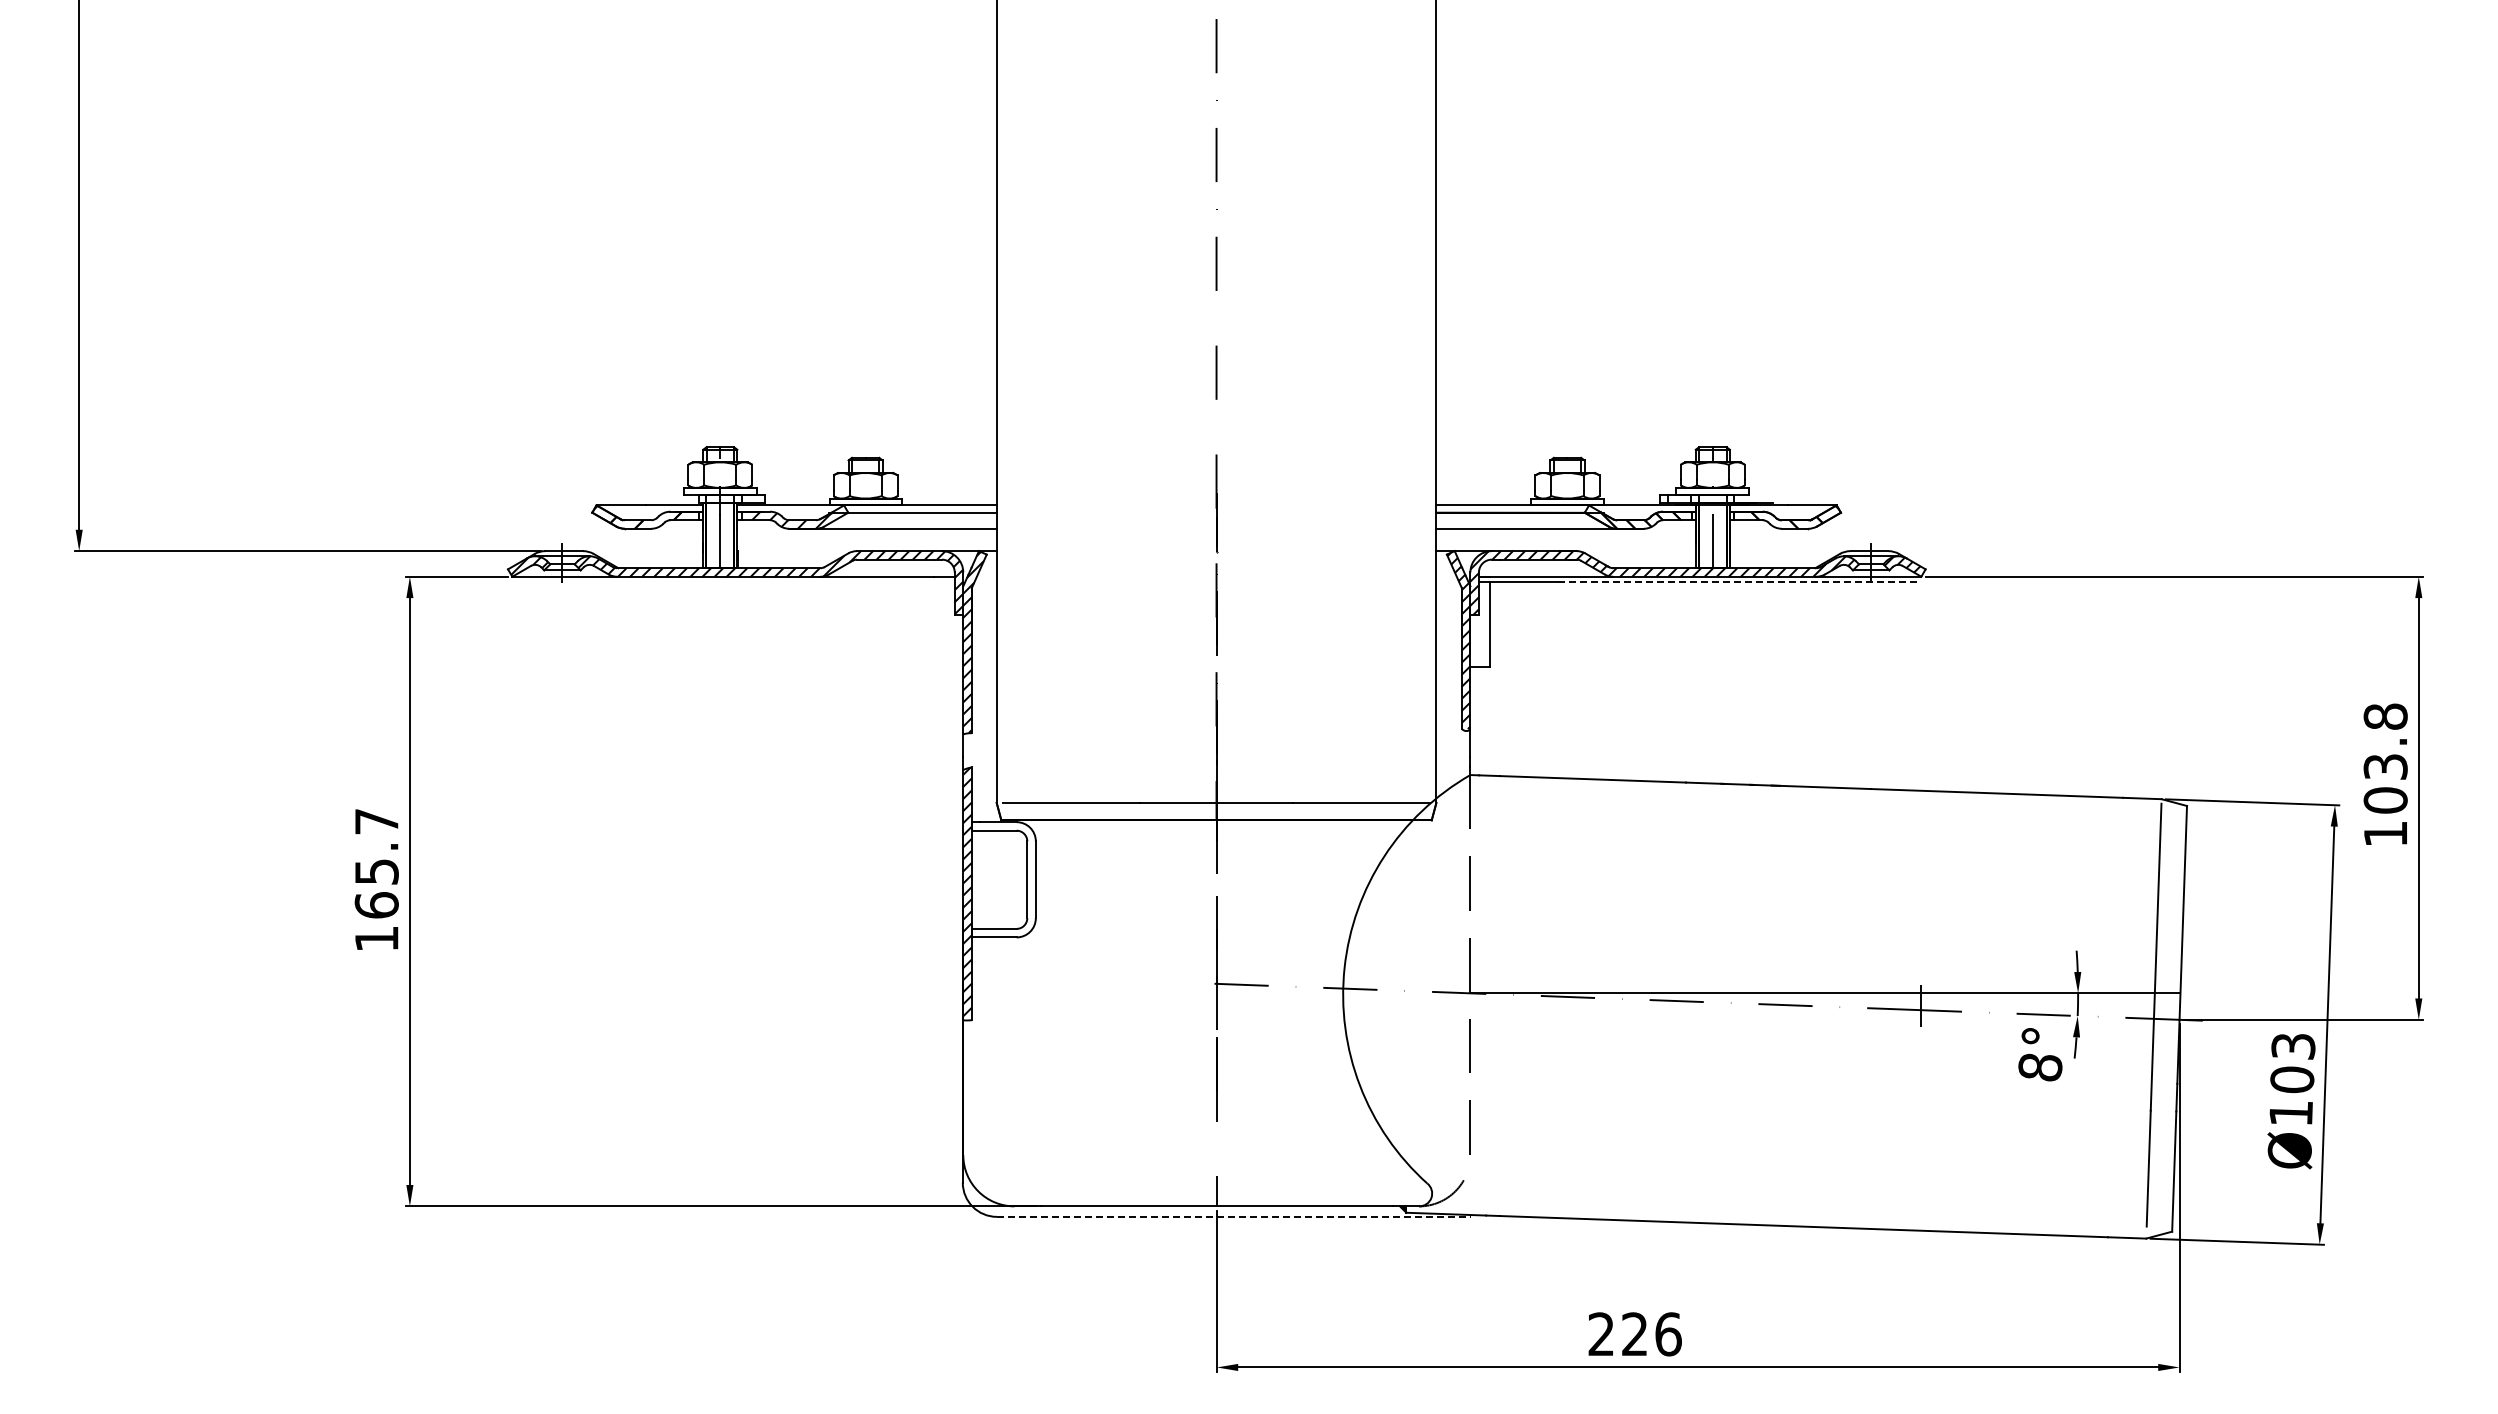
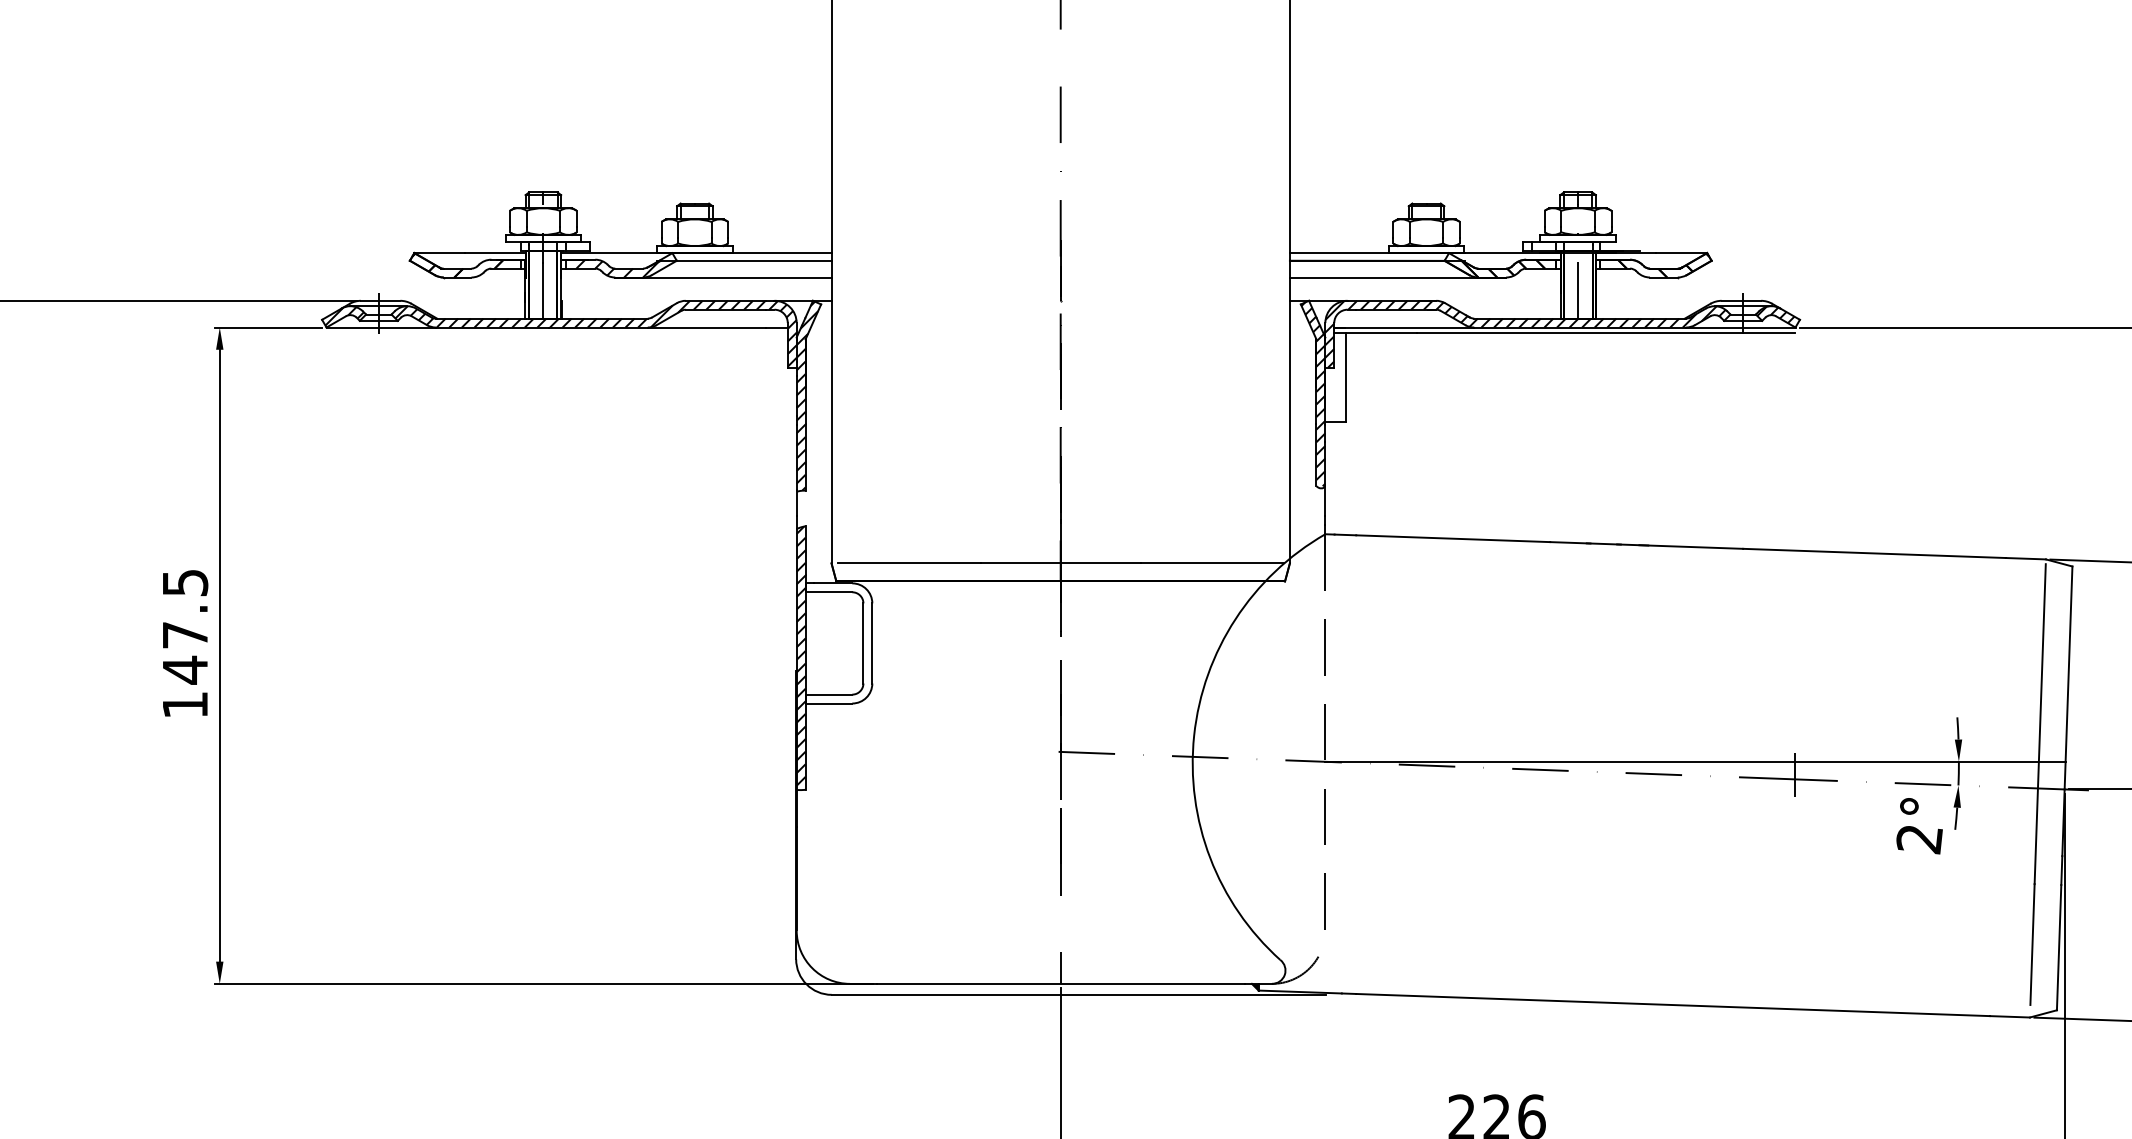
line: (1739, 581) -> (1605, 332), dashed -> solid
text: (376, 864) -> (184, 627), 165.7 -> 147.5
text: (2040, 1067) -> (1919, 839), 8° -> 2°
line: (1233, 1216) -> (1078, 994), dashed -> solid

